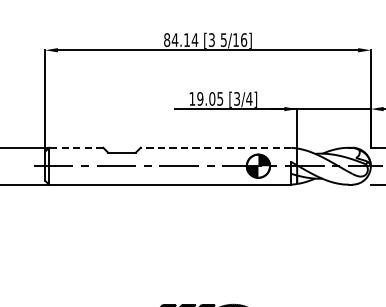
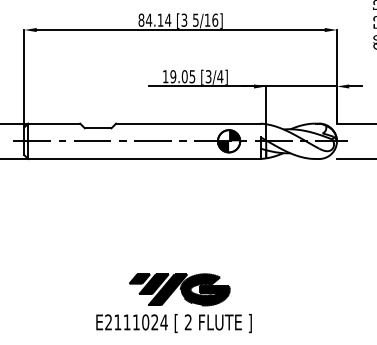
line: (75, 147) -> (53, 123), dashed -> solid
line: (215, 147) -> (187, 123), dashed -> solid

